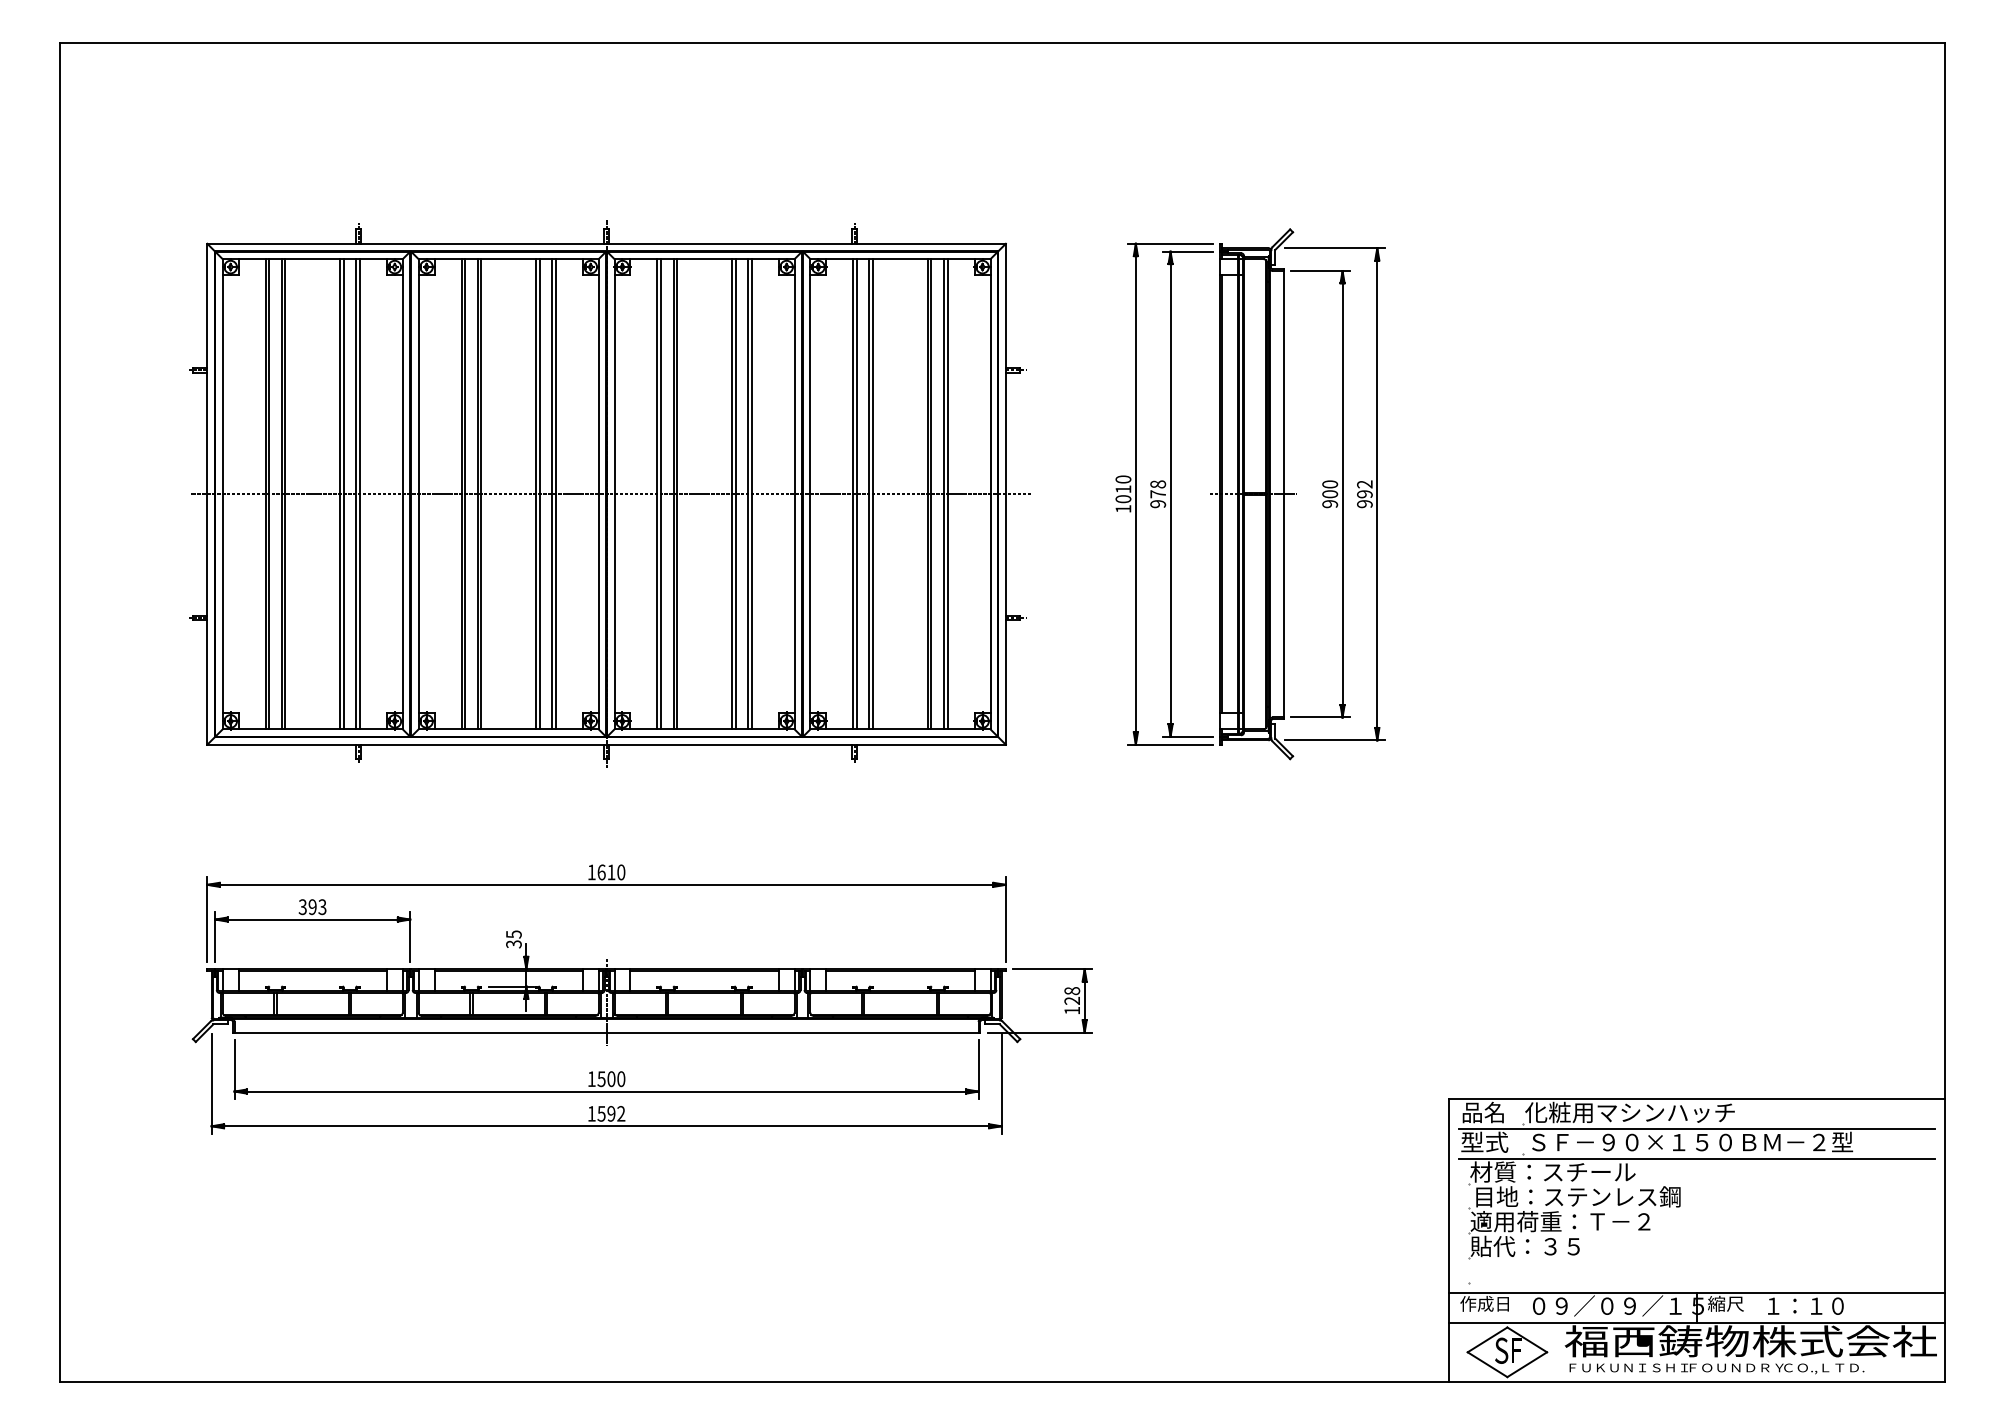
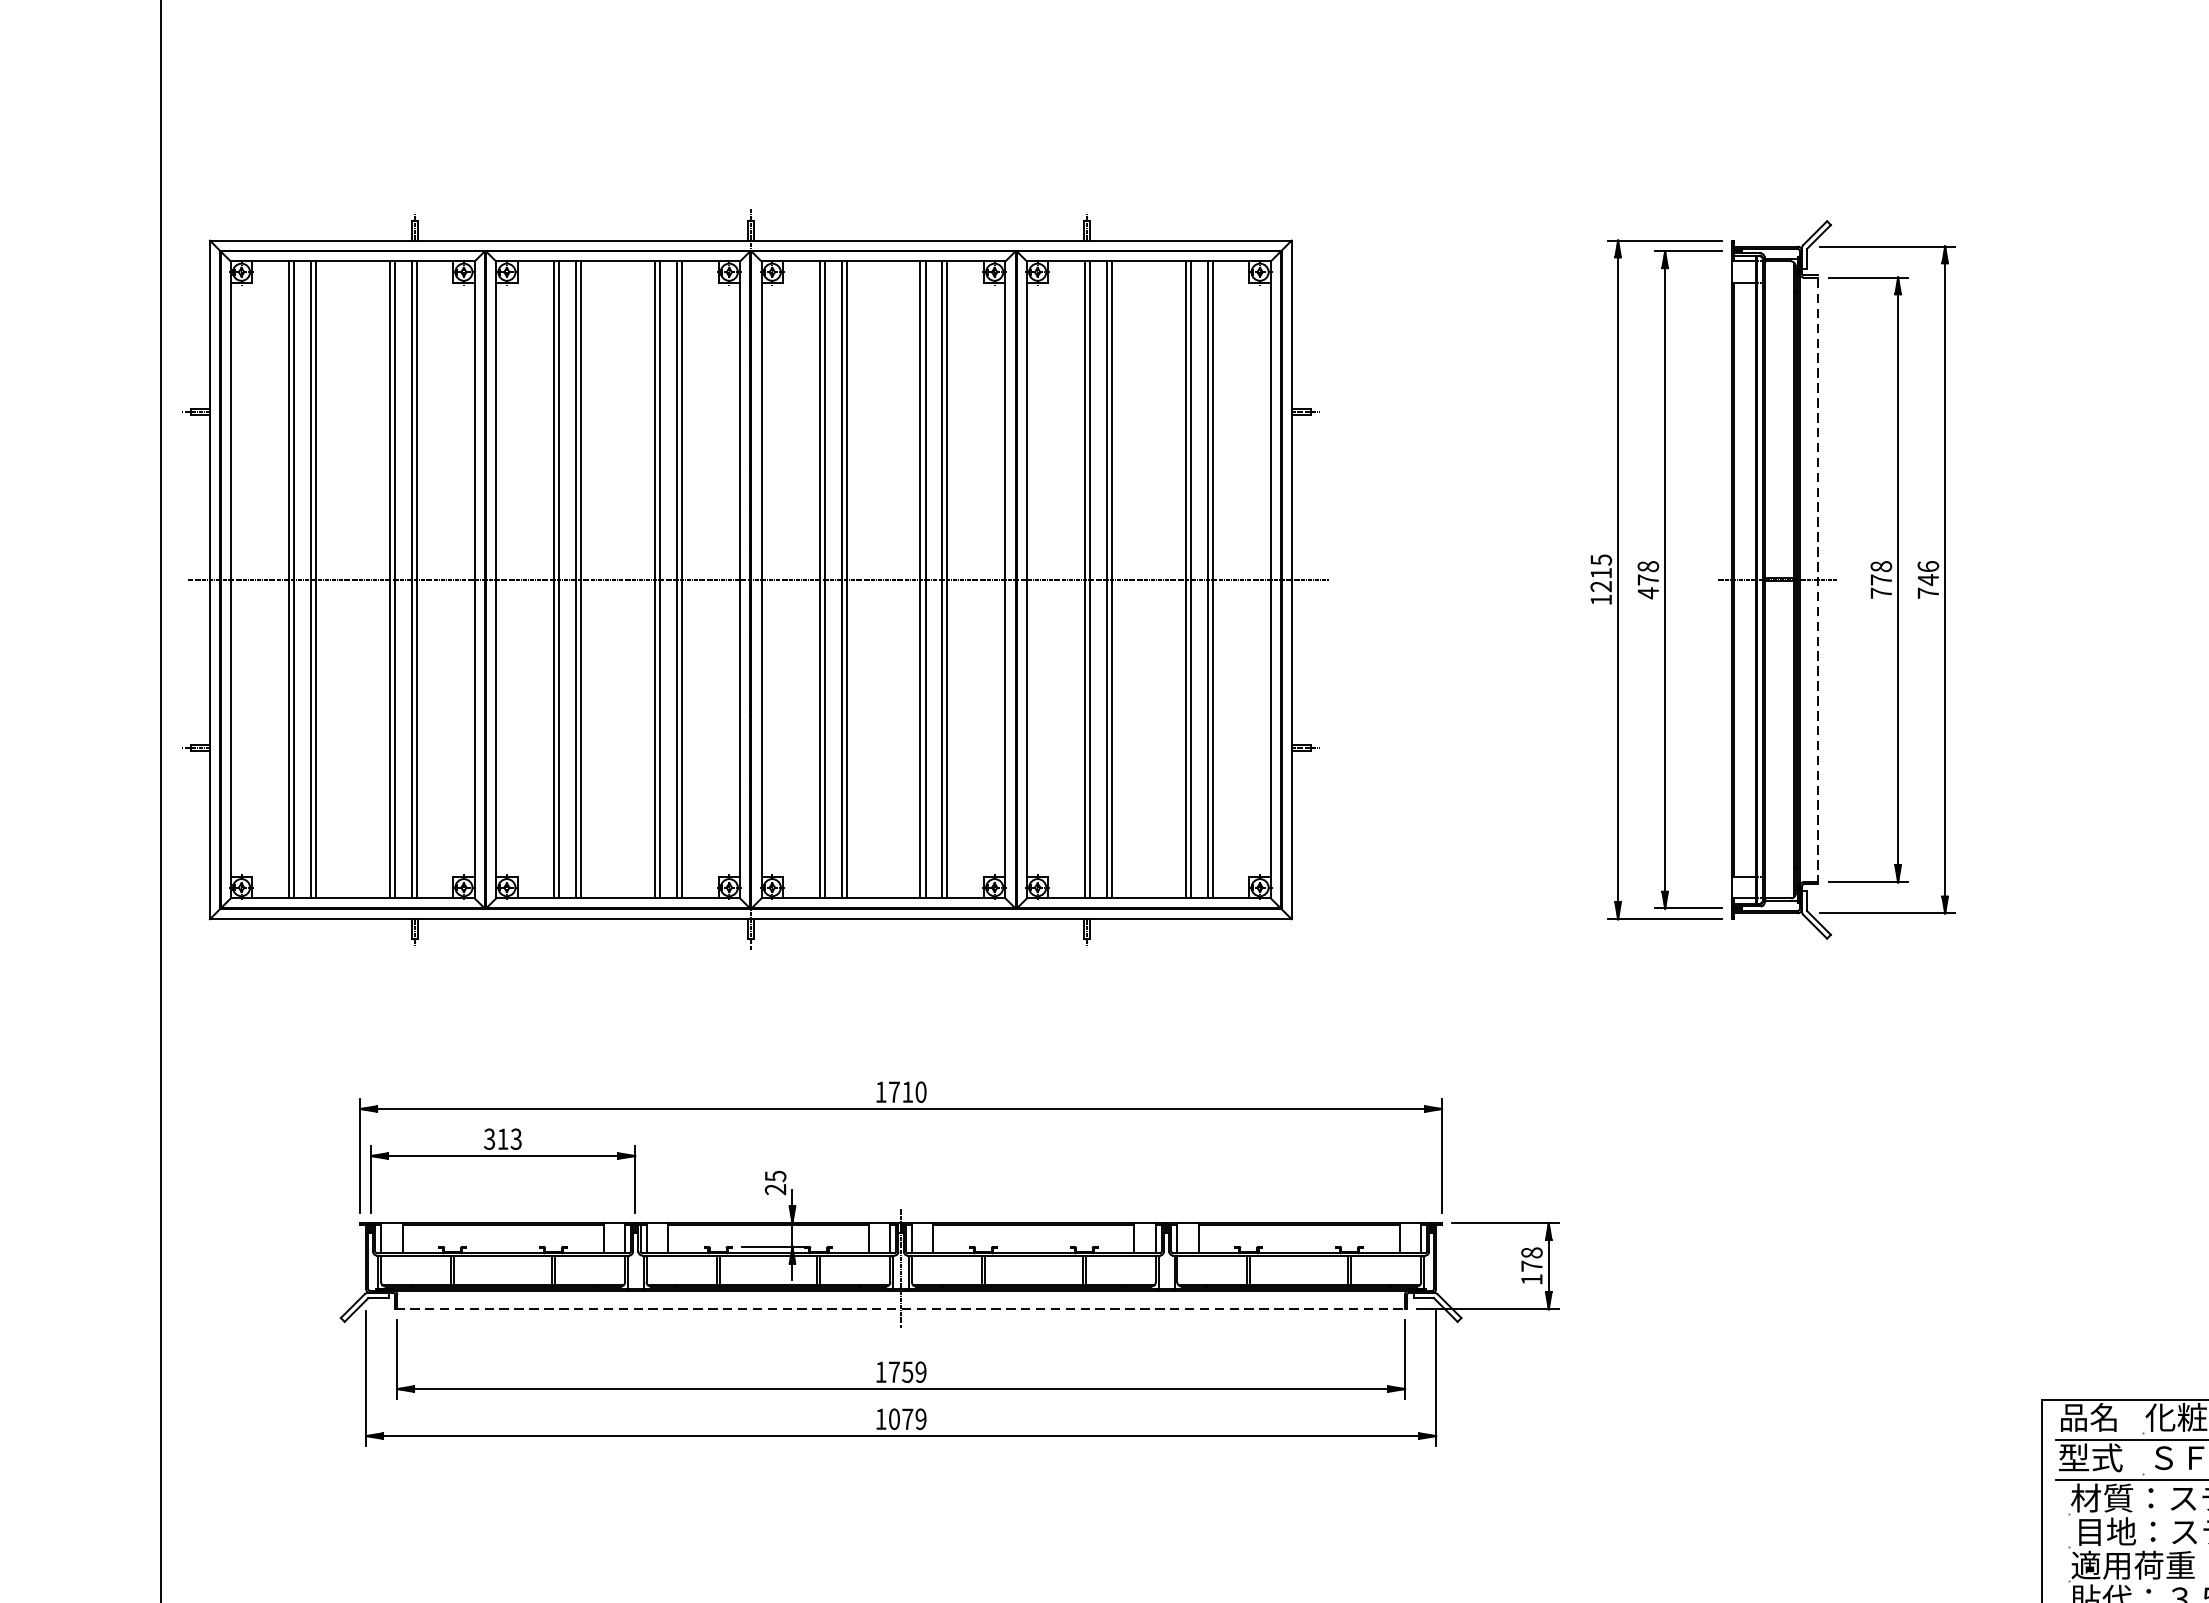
text: (1123, 489) -> (1601, 573), 1010 -> 1215
part: (609, 493) -> (754, 578), moved
line: (1283, 494) -> (1818, 580), solid -> dashed
text: (1330, 494) -> (1881, 580), 900 -> 778
text: (1364, 494) -> (1927, 580), 992 -> 746
text: (1158, 503) -> (1648, 592), 978 -> 478
text: (601, 872) -> (894, 1092), 1610 -> 1710
text: (312, 907) -> (502, 1139), 393 -> 313
text: (513, 944) -> (775, 1189), 35 -> 25
text: (1071, 1000) -> (1530, 1265), 128 -> 178
line: (606, 1032) -> (901, 1309), solid -> dashed
text: (611, 1079) -> (907, 1372), 1500 -> 1759
text: (611, 1113) -> (907, 1418), 1592 -> 1079

